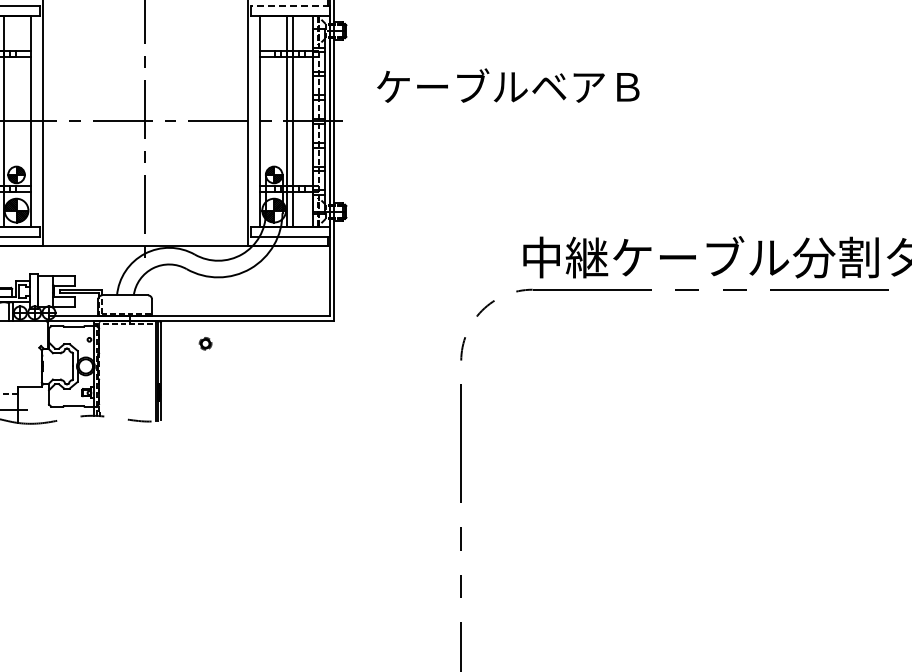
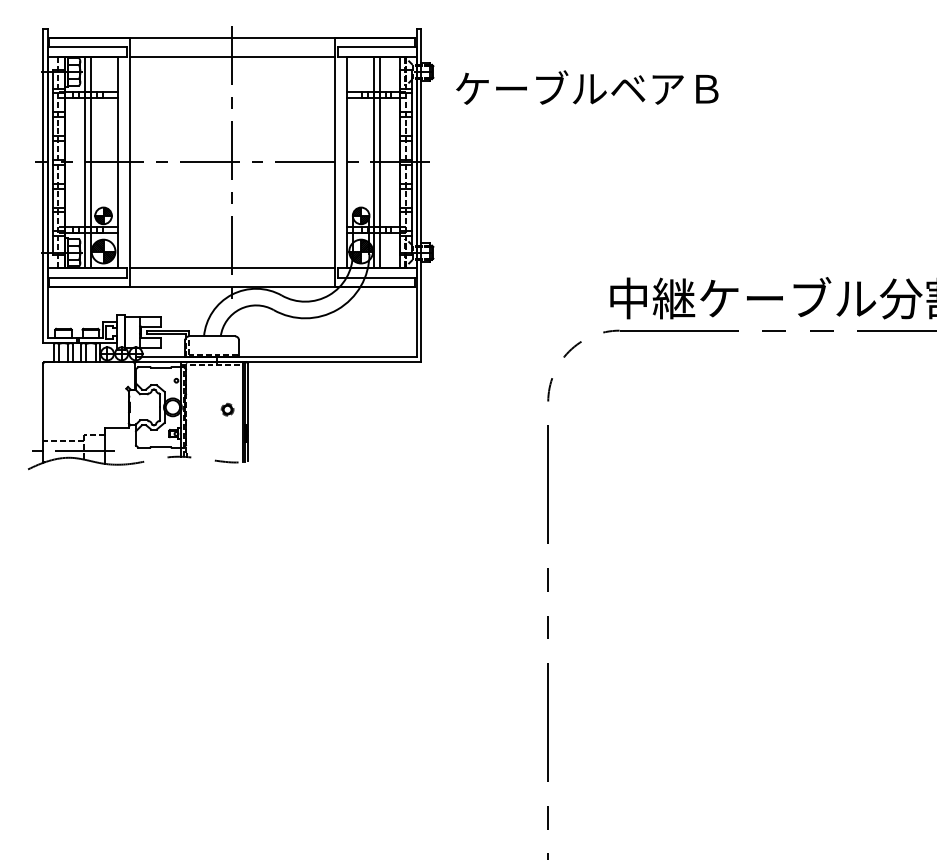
line: (289, 6) -> (376, 47), dashed -> solid
line: (144, 15) -> (231, 56), added
text: (508, 85) -> (587, 87), moved
line: (144, 227) -> (231, 268), added
part: (205, 343) -> (227, 409), moved

